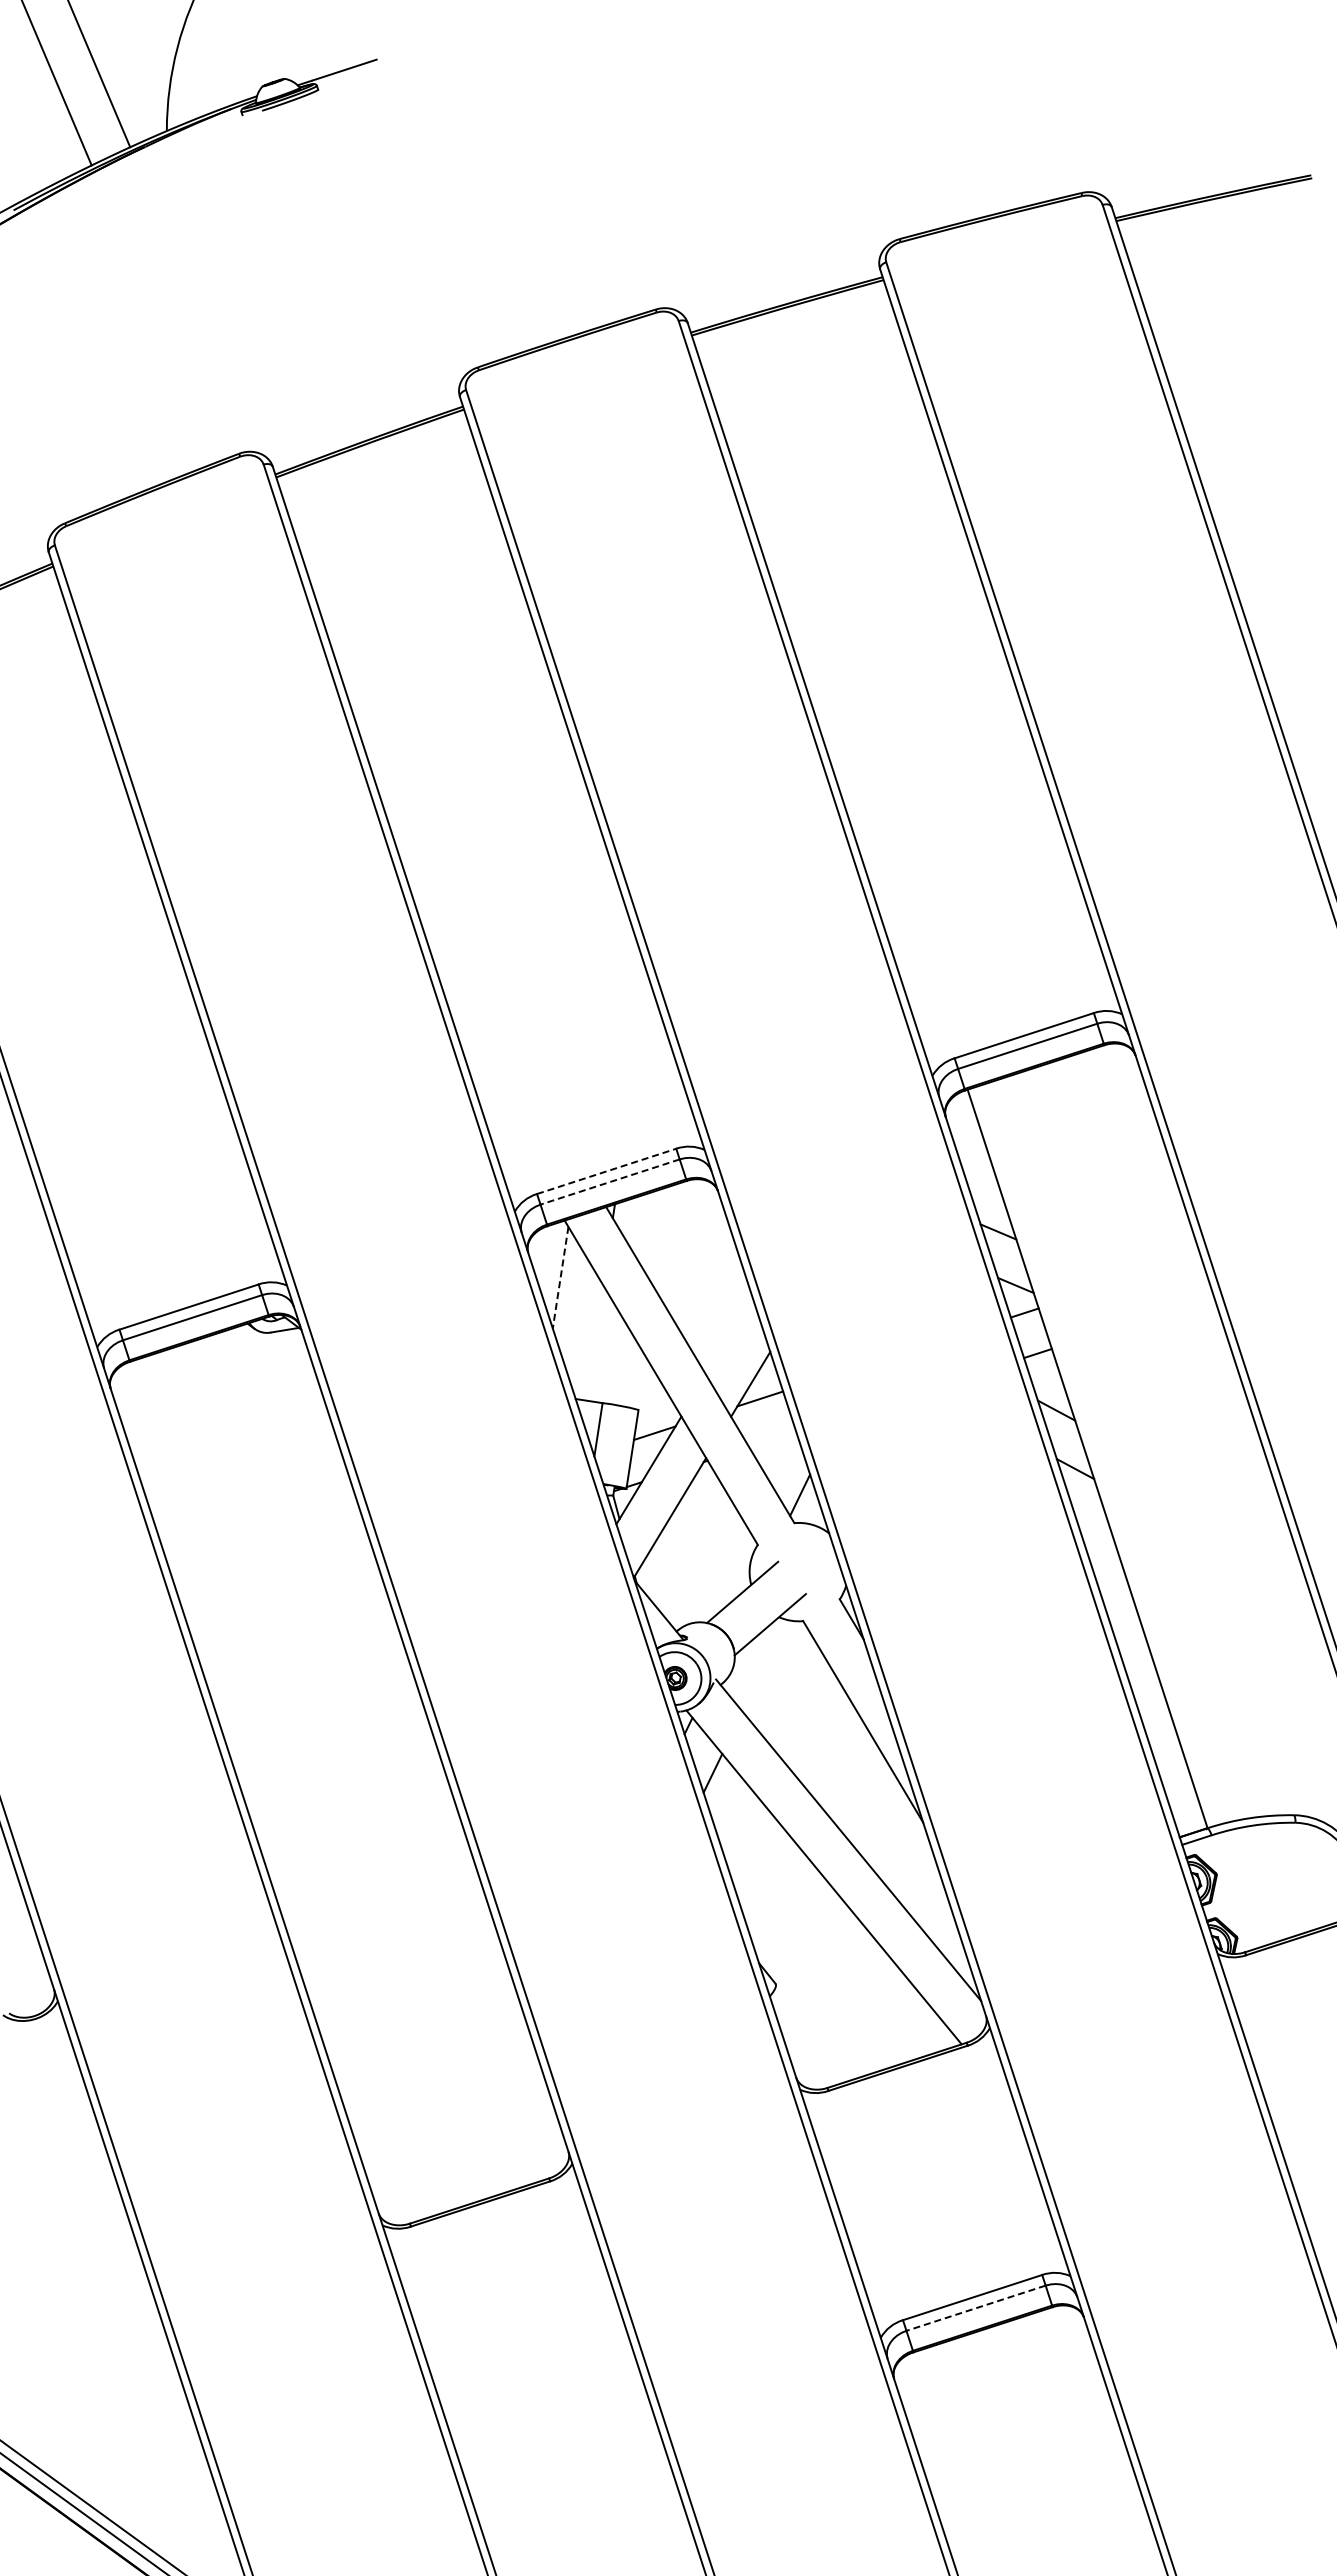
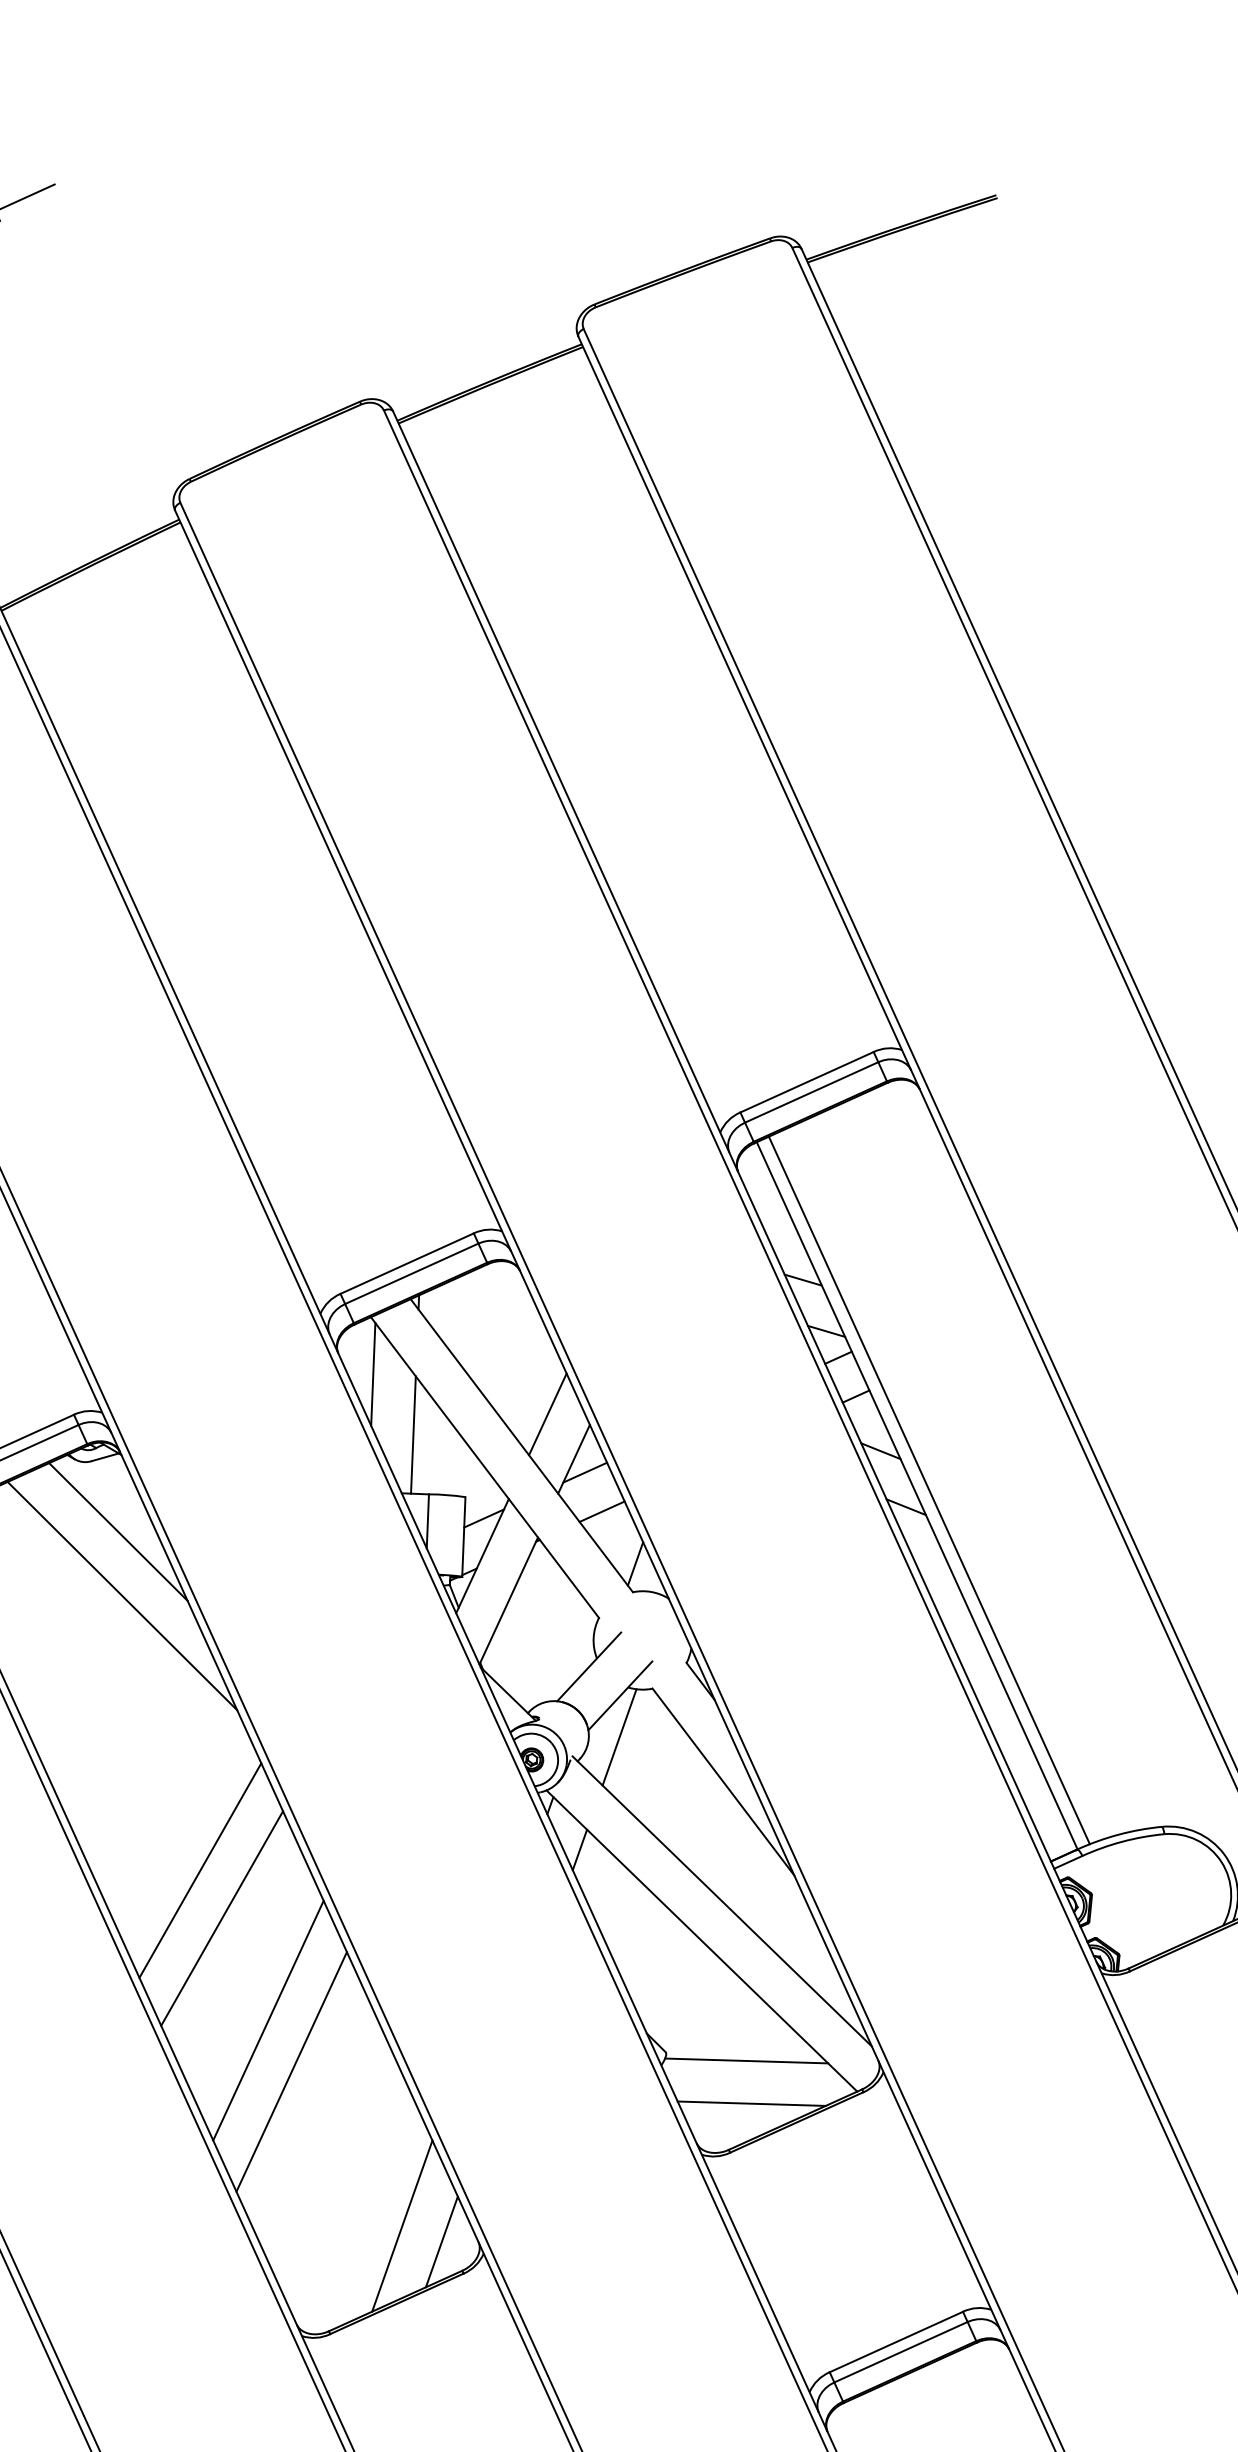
line: (607, 1171) -> (408, 1263), dashed -> solid
line: (609, 1182) -> (411, 1274), dashed -> solid
line: (560, 1278) -> (373, 1375), dashed -> solid
line: (729, 1336) -> (547, 1414), added
line: (593, 1342) -> (413, 1435), added
line: (289, 1405) -> (118, 1531), added
line: (772, 1439) -> (601, 1511), added
line: (1100, 1454) -> (929, 1489), added
line: (286, 1469) -> (122, 1595), added
line: (764, 1665) -> (619, 1737), added
line: (333, 1751) -> (200, 1870), added
line: (349, 1801) -> (221, 1918), added
line: (384, 1908) -> (268, 2020), added
line: (401, 1961) -> (291, 2071), added
line: (854, 2001) -> (746, 2060), added
line: (855, 2044) -> (751, 2103), added
line: (494, 2126) -> (402, 2225), added
line: (532, 2147) -> (442, 2241), added
line: (975, 2308) -> (900, 2352), dashed -> solid

